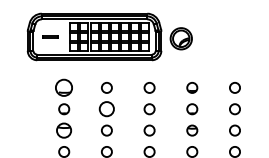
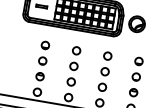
part: (64, 87) -> (45, 45), size x0.62
circle: (106, 109) -> (73, 66), size x0.71
part: (64, 130) -> (40, 76), size x0.71

